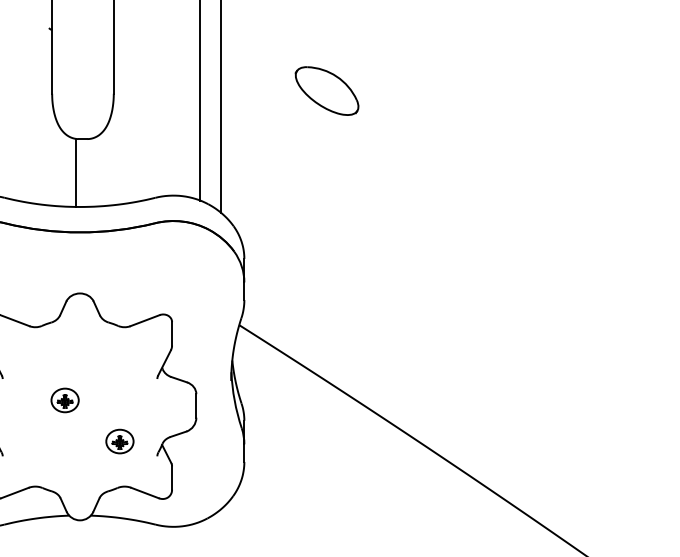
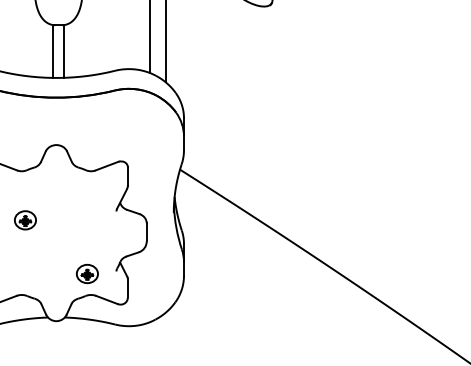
line: (90, 172) -> (64, 51), added
part: (64, 400) -> (24, 220), moved
part: (119, 441) -> (87, 273), moved

